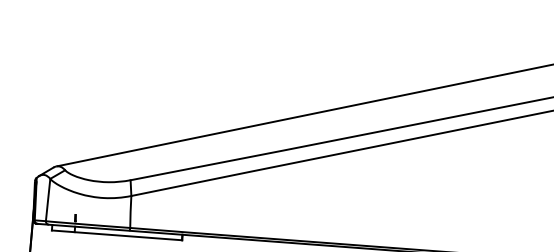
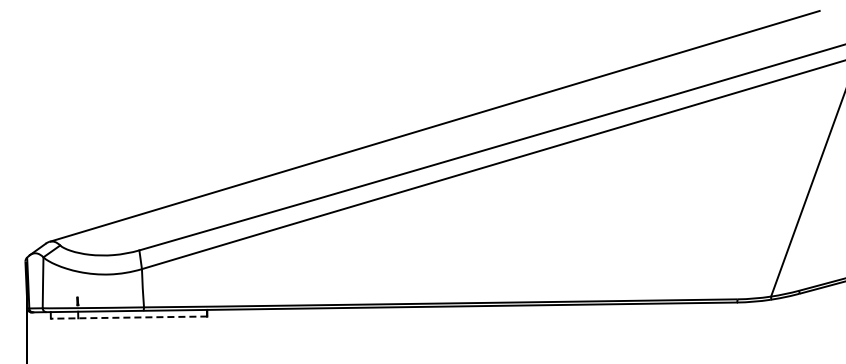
line: (116, 235) -> (128, 317), solid -> dashed

